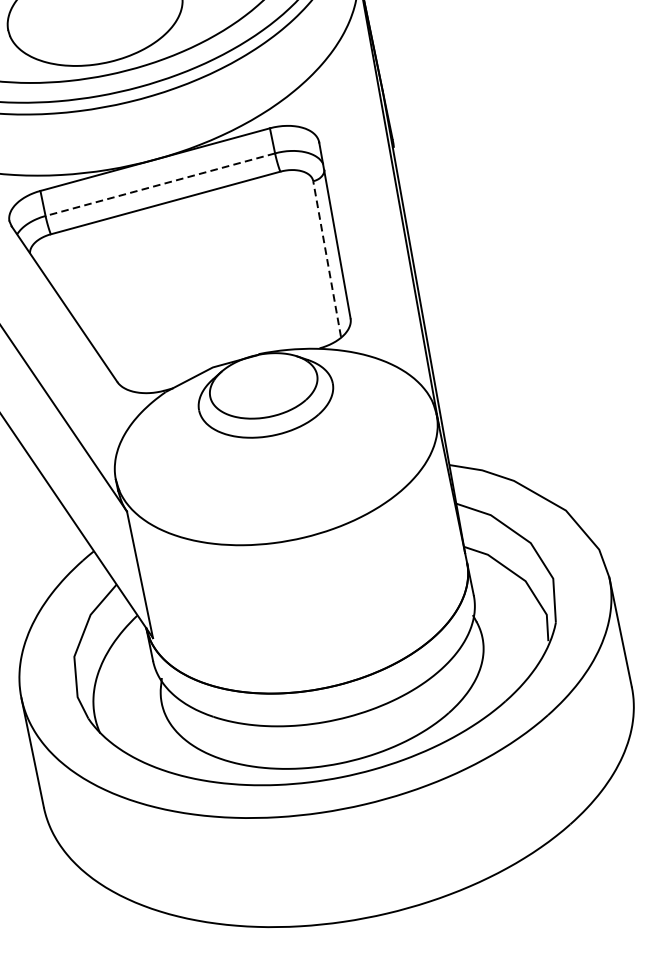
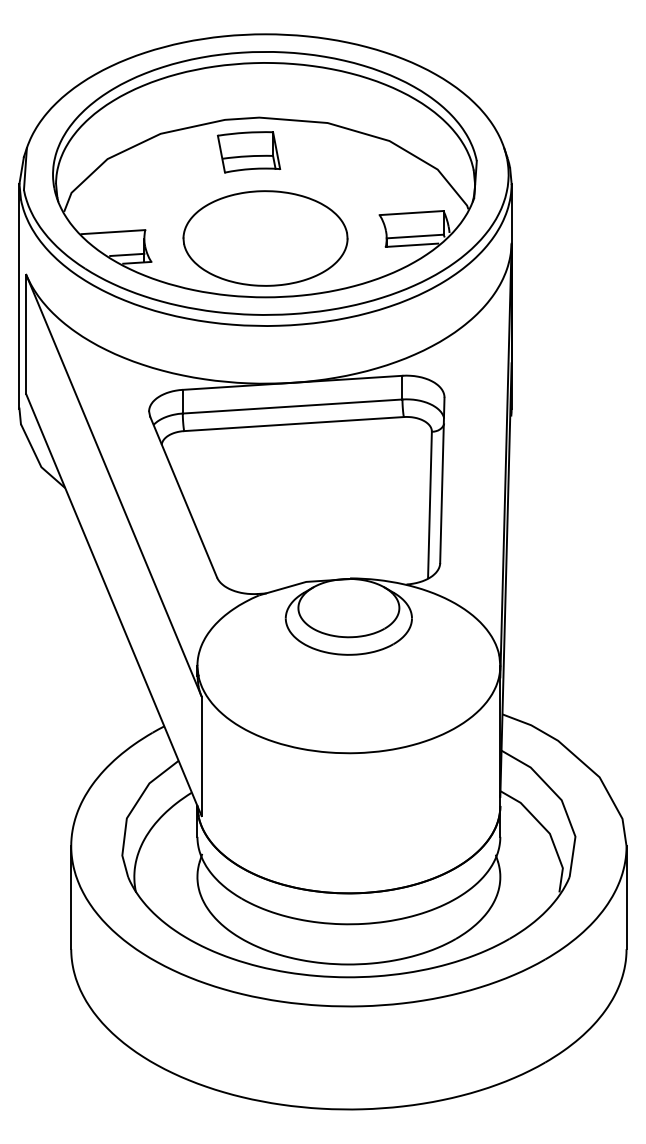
line: (160, 184) -> (292, 406), dashed -> solid
line: (326, 258) -> (429, 504), dashed -> solid

